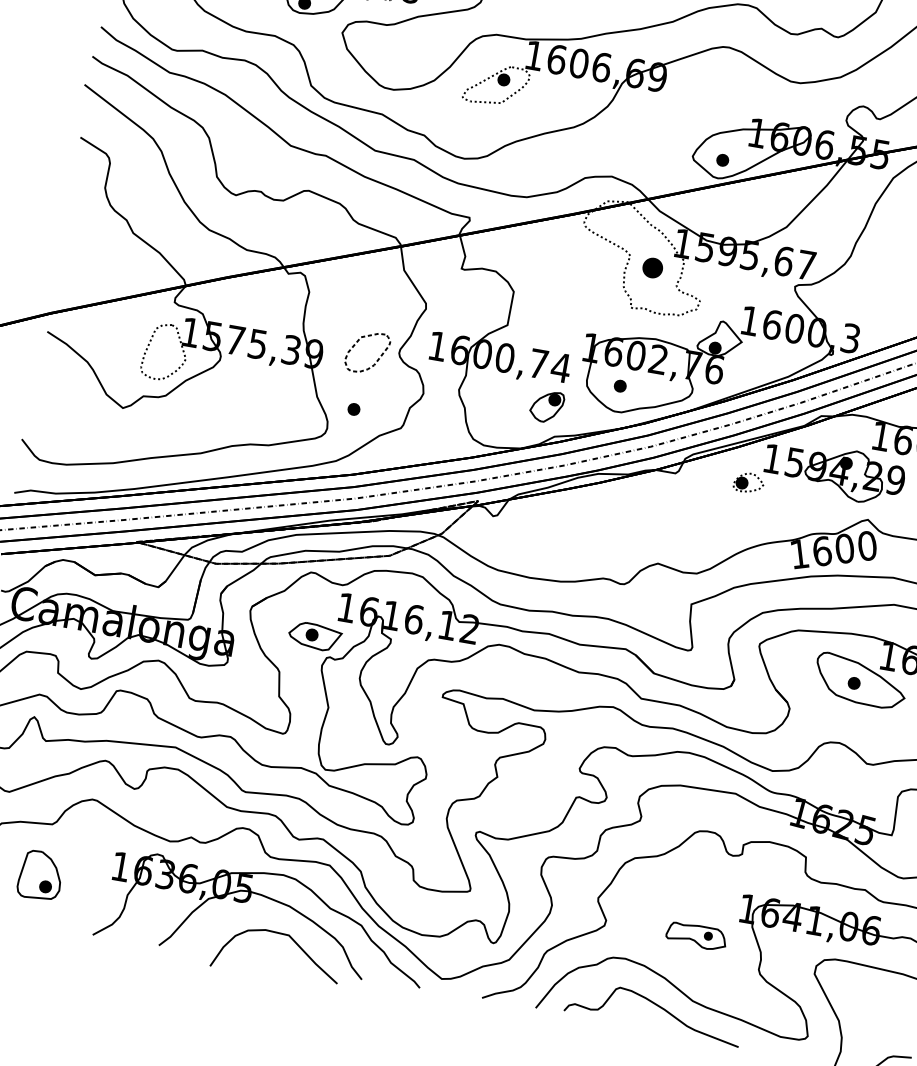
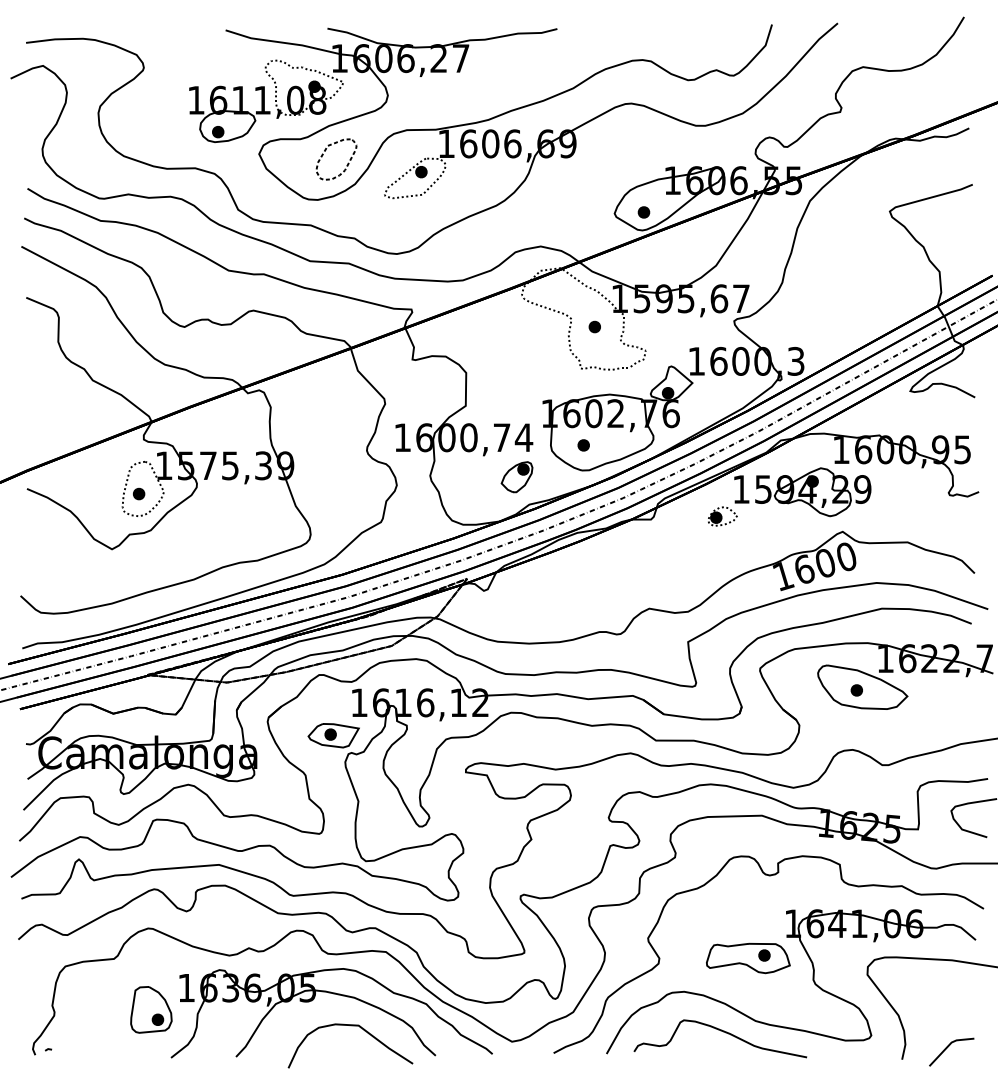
part: (652, 267) -> (594, 326), size x0.62
part: (376, 360) -> (346, 165), moved
part: (354, 408) -> (139, 493), moved
part: (40, 875) -> (151, 1009), moved
part: (696, 936) -> (748, 958), size x1.43

